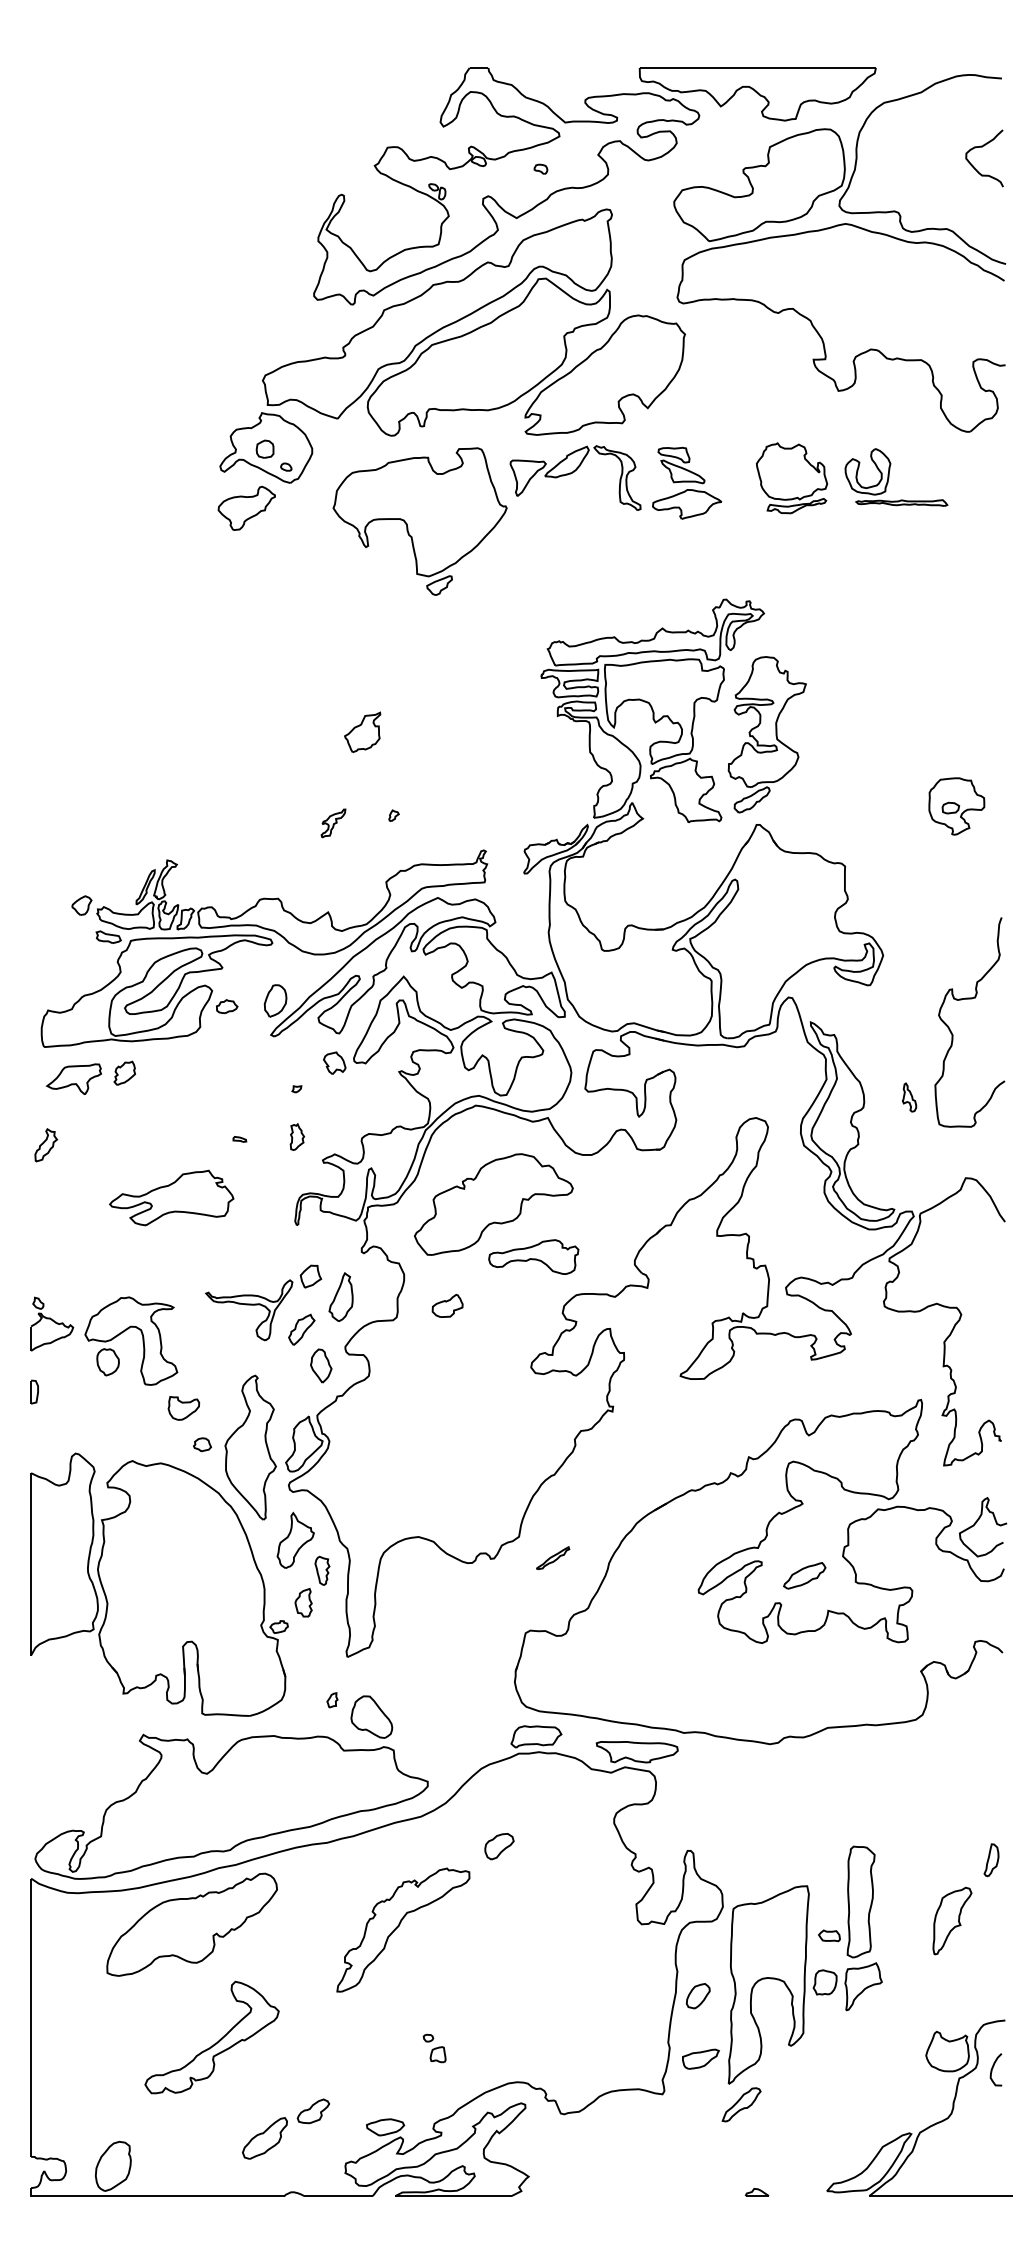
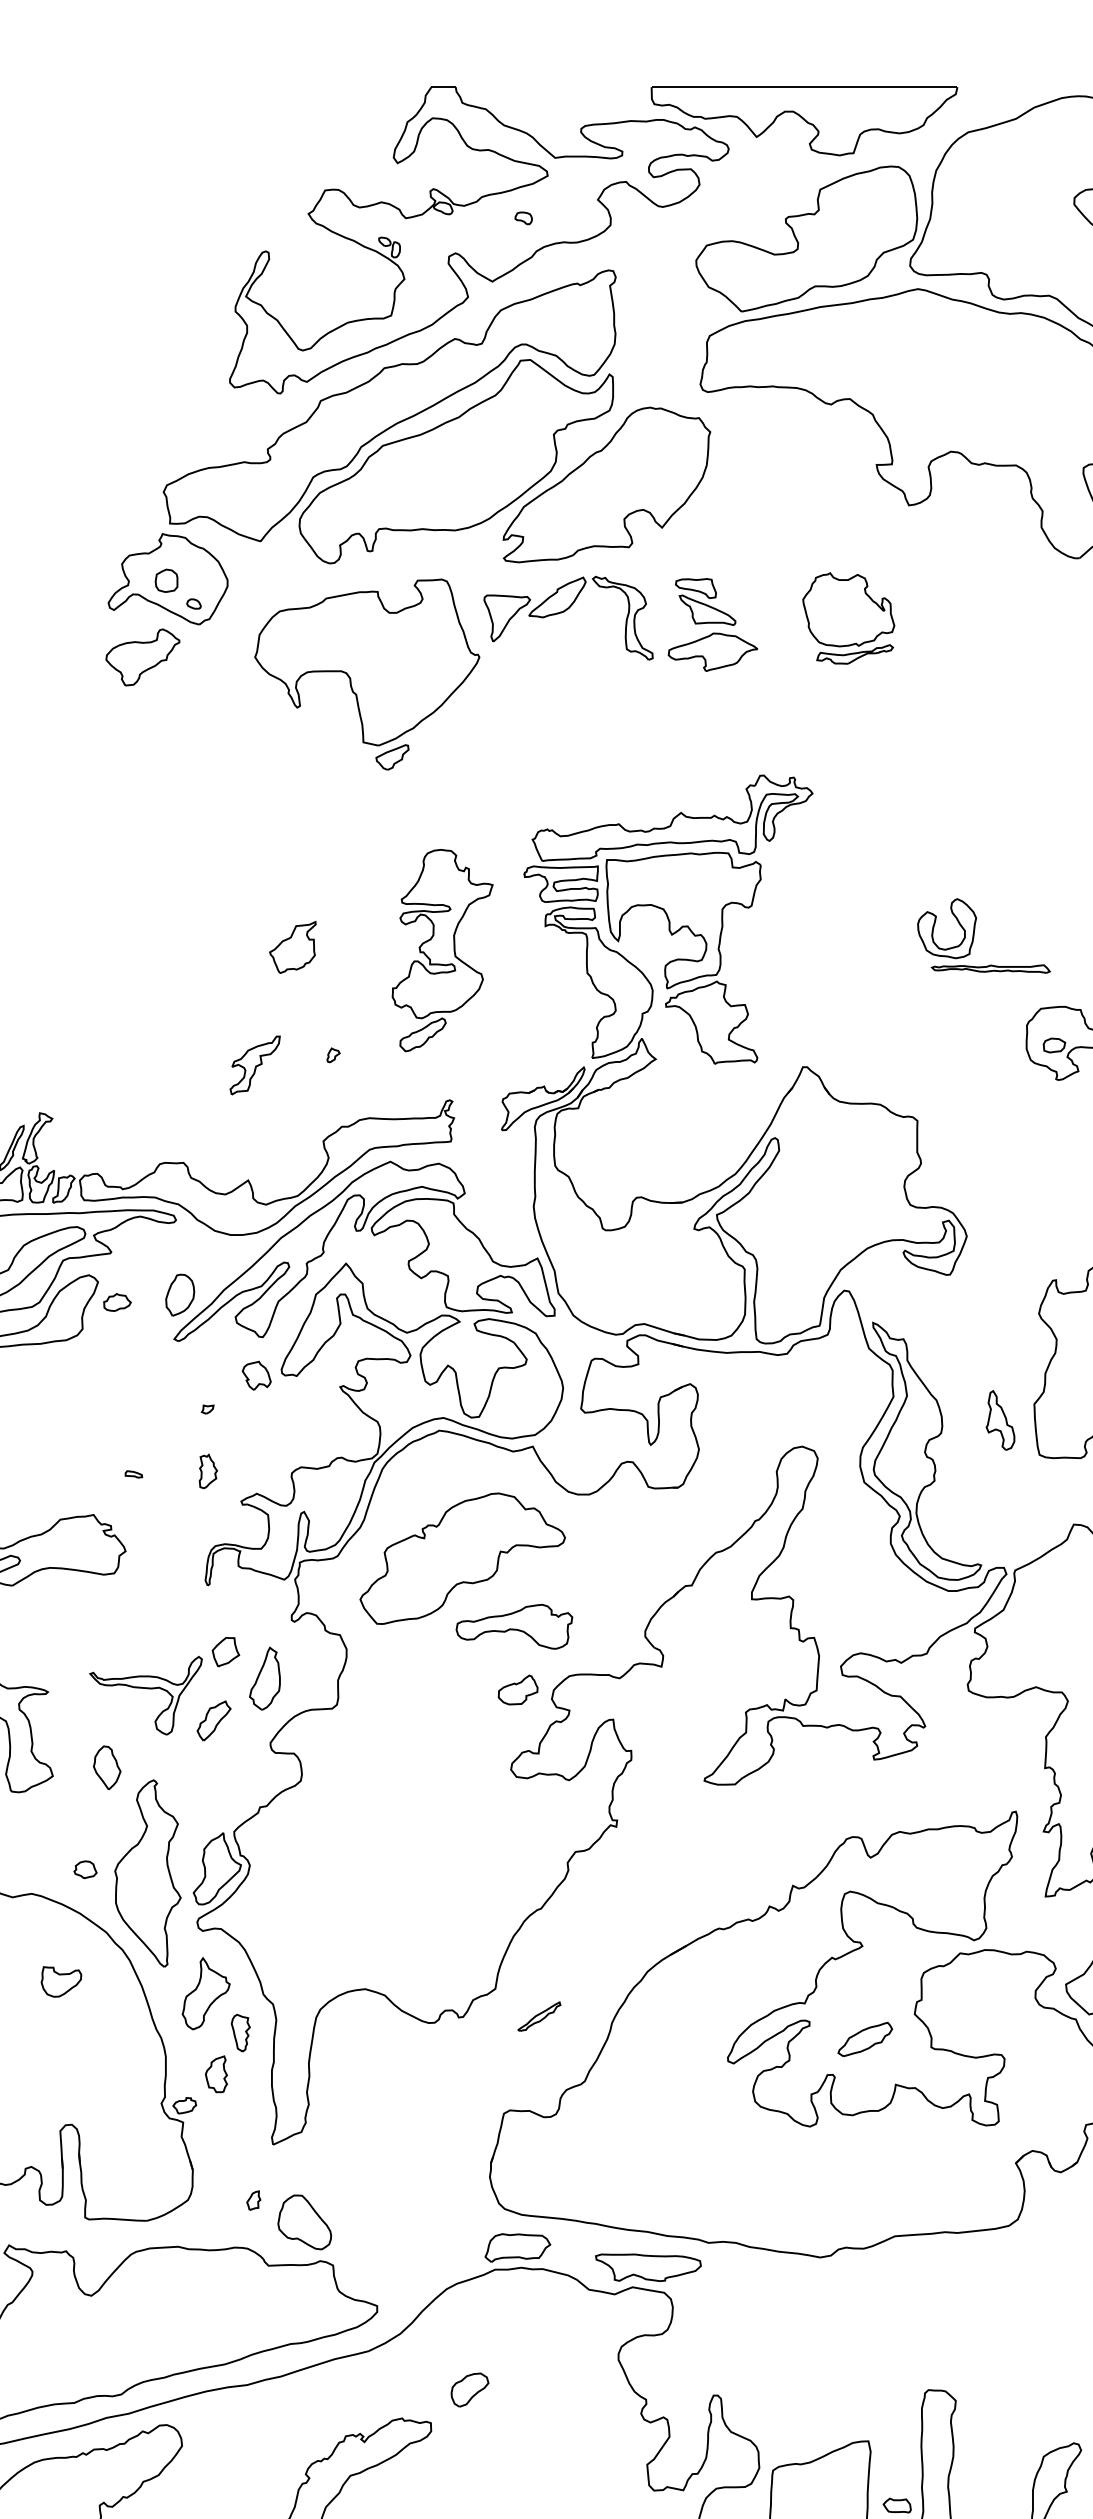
part: (889, 477) -> (974, 935), moved
part: (766, 734) -> (441, 950), moved
part: (333, 823) -> (255, 1065), size x1.6
part: (909, 1097) -> (1000, 1420), size x1.6
part: (447, 1305) -> (517, 1689), moved
part: (321, 1365) -> (107, 1767), moved
part: (183, 1408) -> (60, 1982), moved

